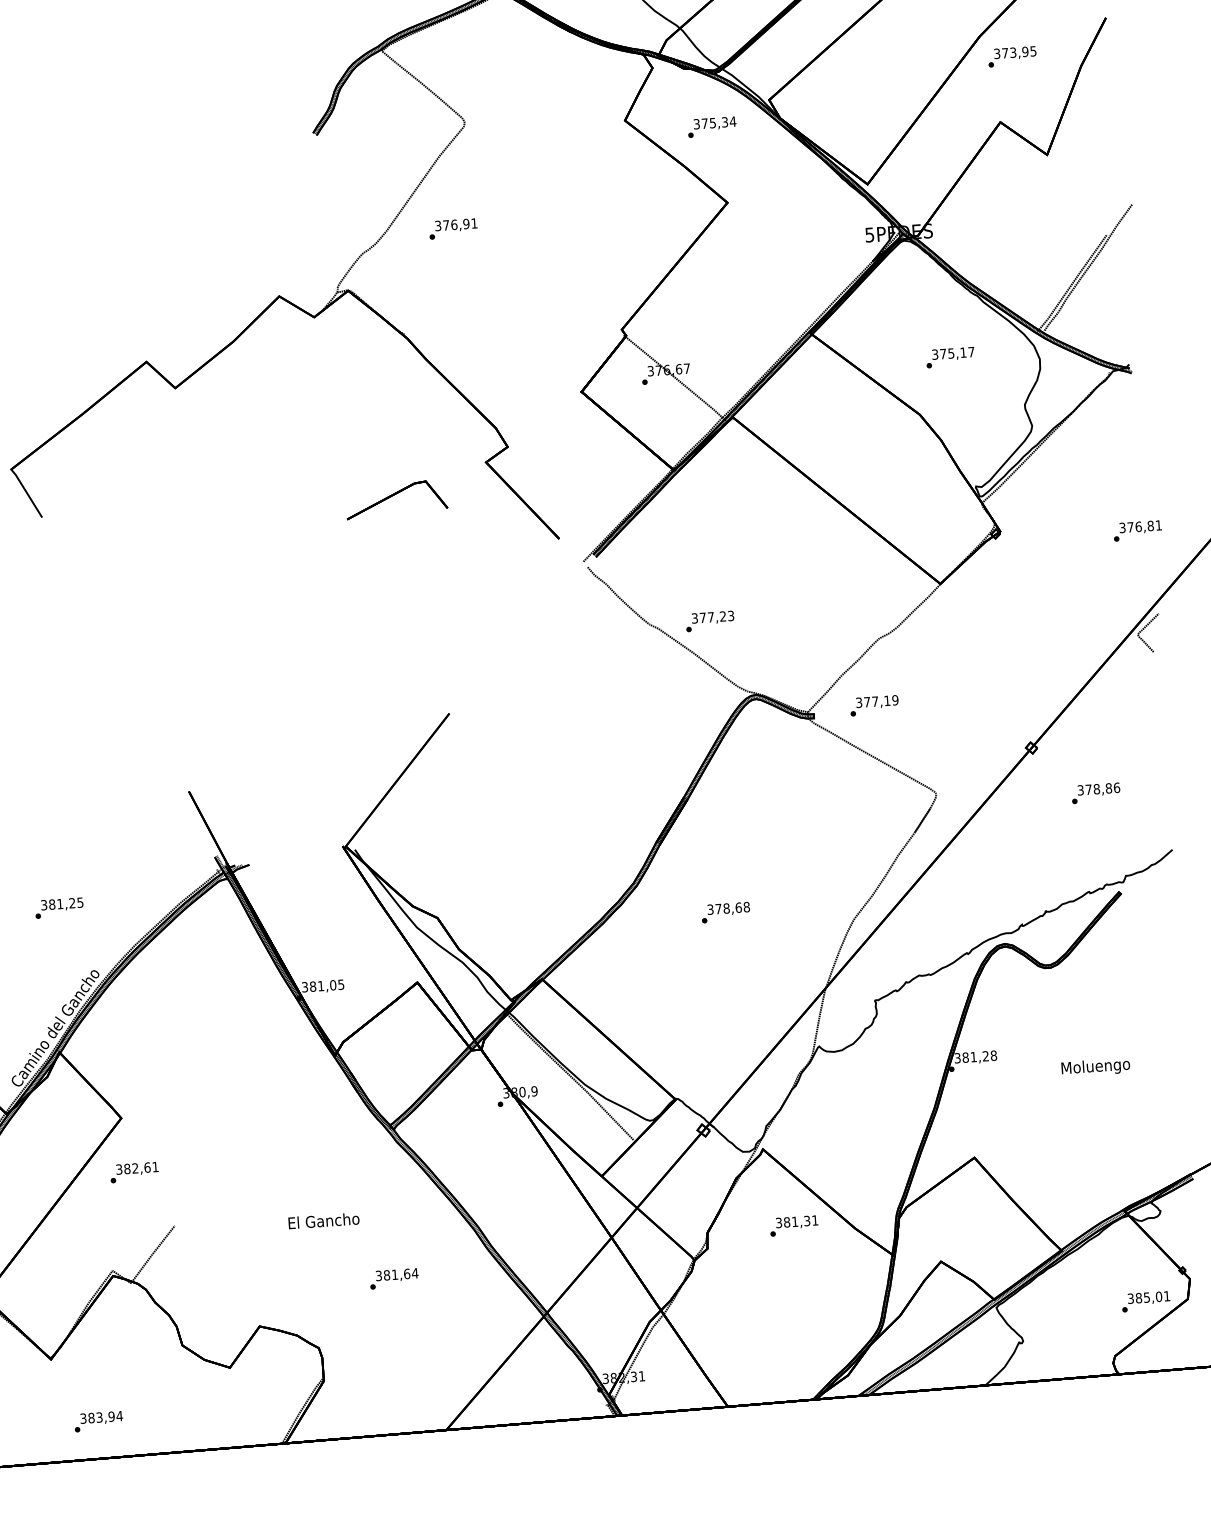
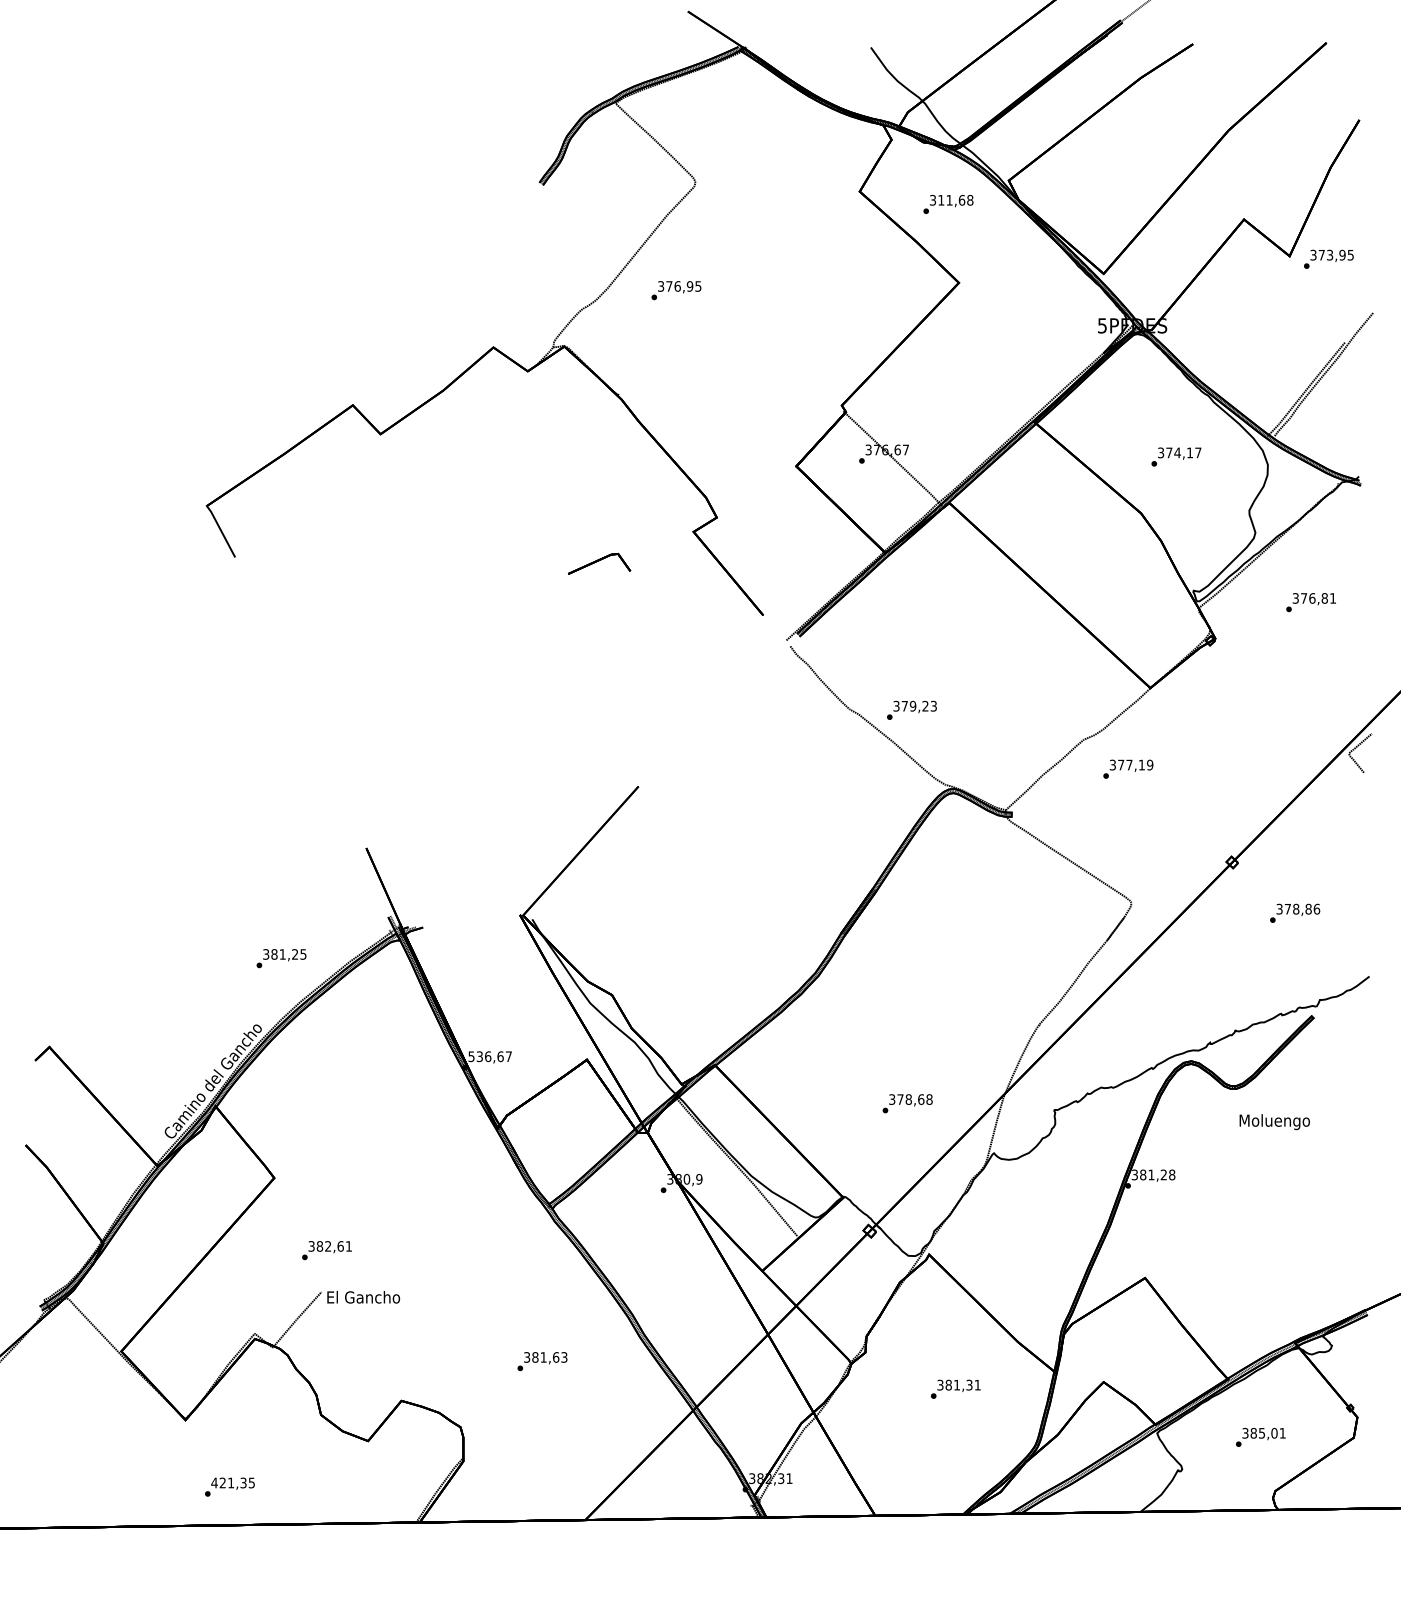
text: (1011, 56) -> (1328, 258), moved
text: (718, 121) -> (955, 199), 375,34 -> 311,68
text: (474, 223) -> (698, 286), 376,91 -> 376,95
text: (951, 353) -> (1177, 452), 375,17 -> 374,17
part: (396, 499) -> (599, 563), size x0.6
text: (1137, 530) -> (1310, 602), moved
text: (710, 616) -> (912, 705), 377,23 -> 379,23
text: (874, 705) -> (1128, 768), moved
text: (59, 908) -> (281, 958), moved
text: (725, 912) -> (907, 1103), moved
text: (322, 985) -> (489, 1056), 381,05 -> 536,67
text: (1095, 1067) -> (1274, 1122), moved
text: (133, 1172) -> (326, 1250), moved
text: (323, 1221) -> (363, 1297), moved
text: (793, 1225) -> (955, 1388), moved
text: (415, 1273) -> (564, 1357), 381,64 -> 381,63
text: (1145, 1301) -> (1260, 1437), moved
text: (101, 1416) -> (233, 1482), 383,94 -> 421,35

